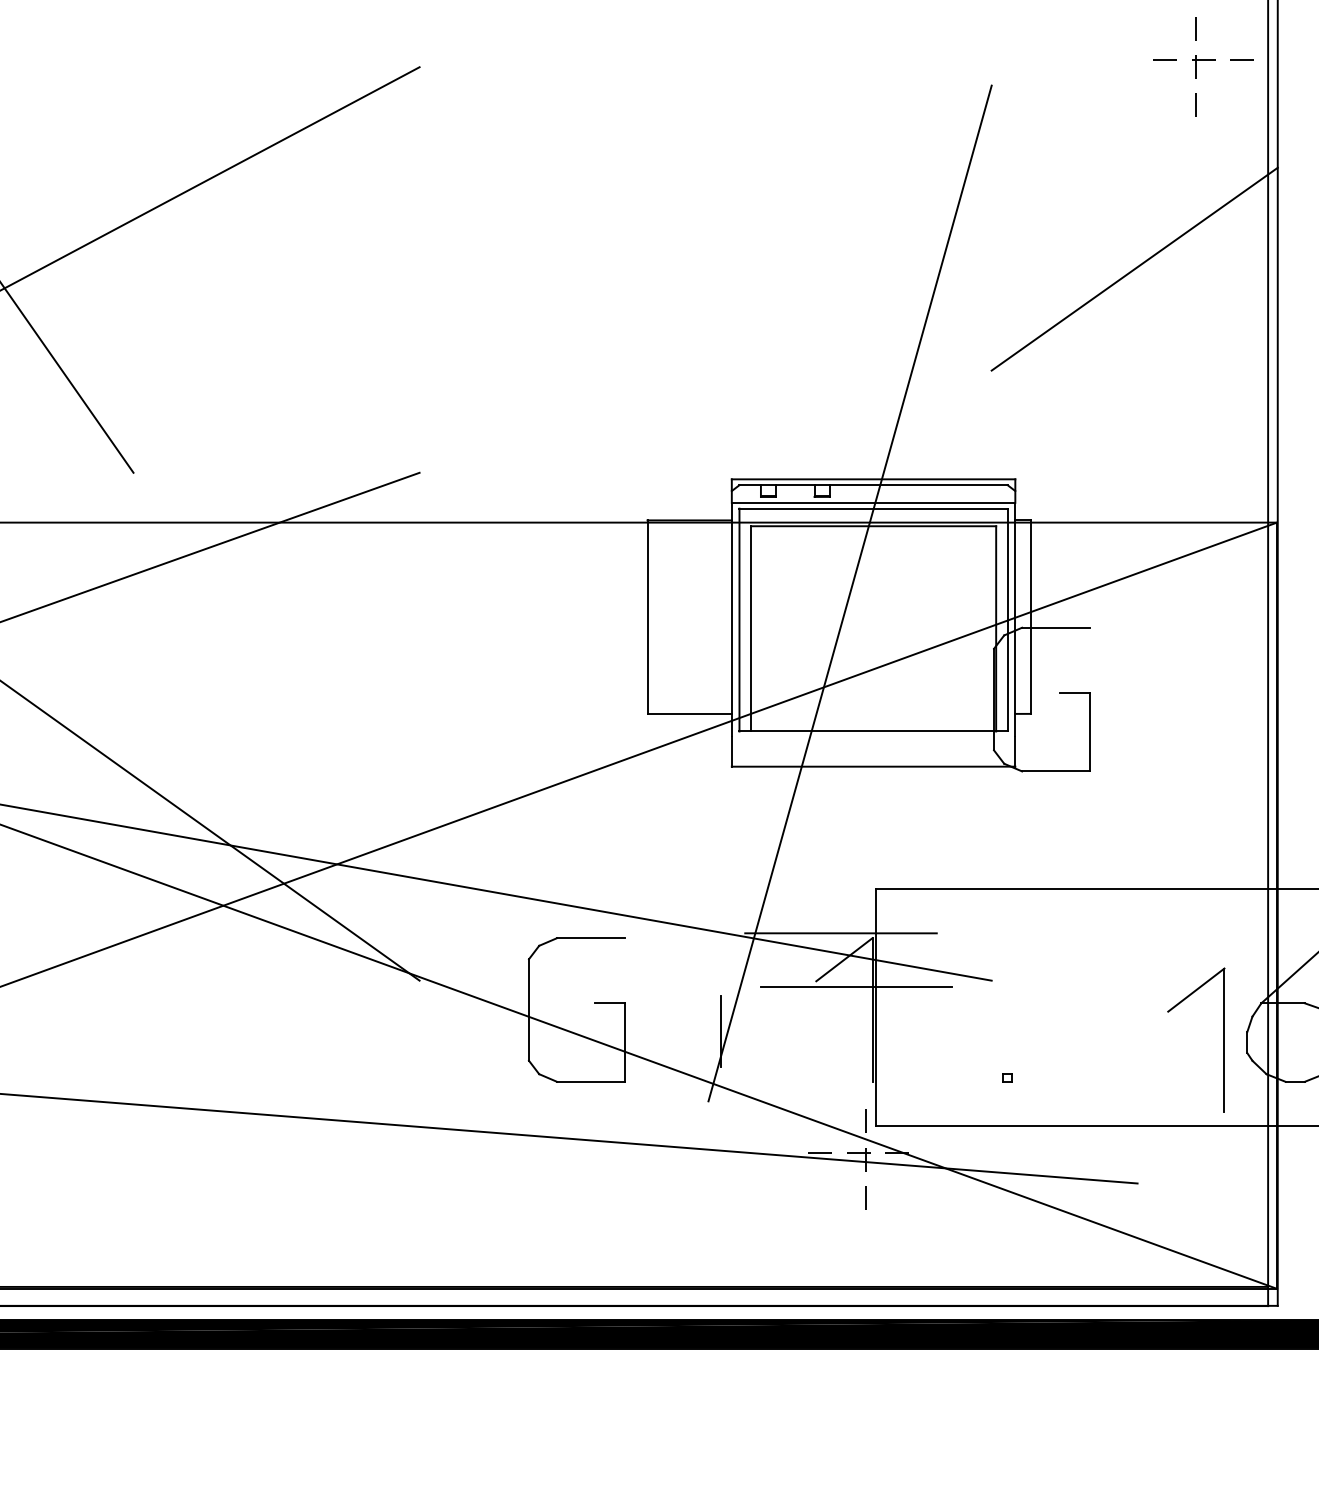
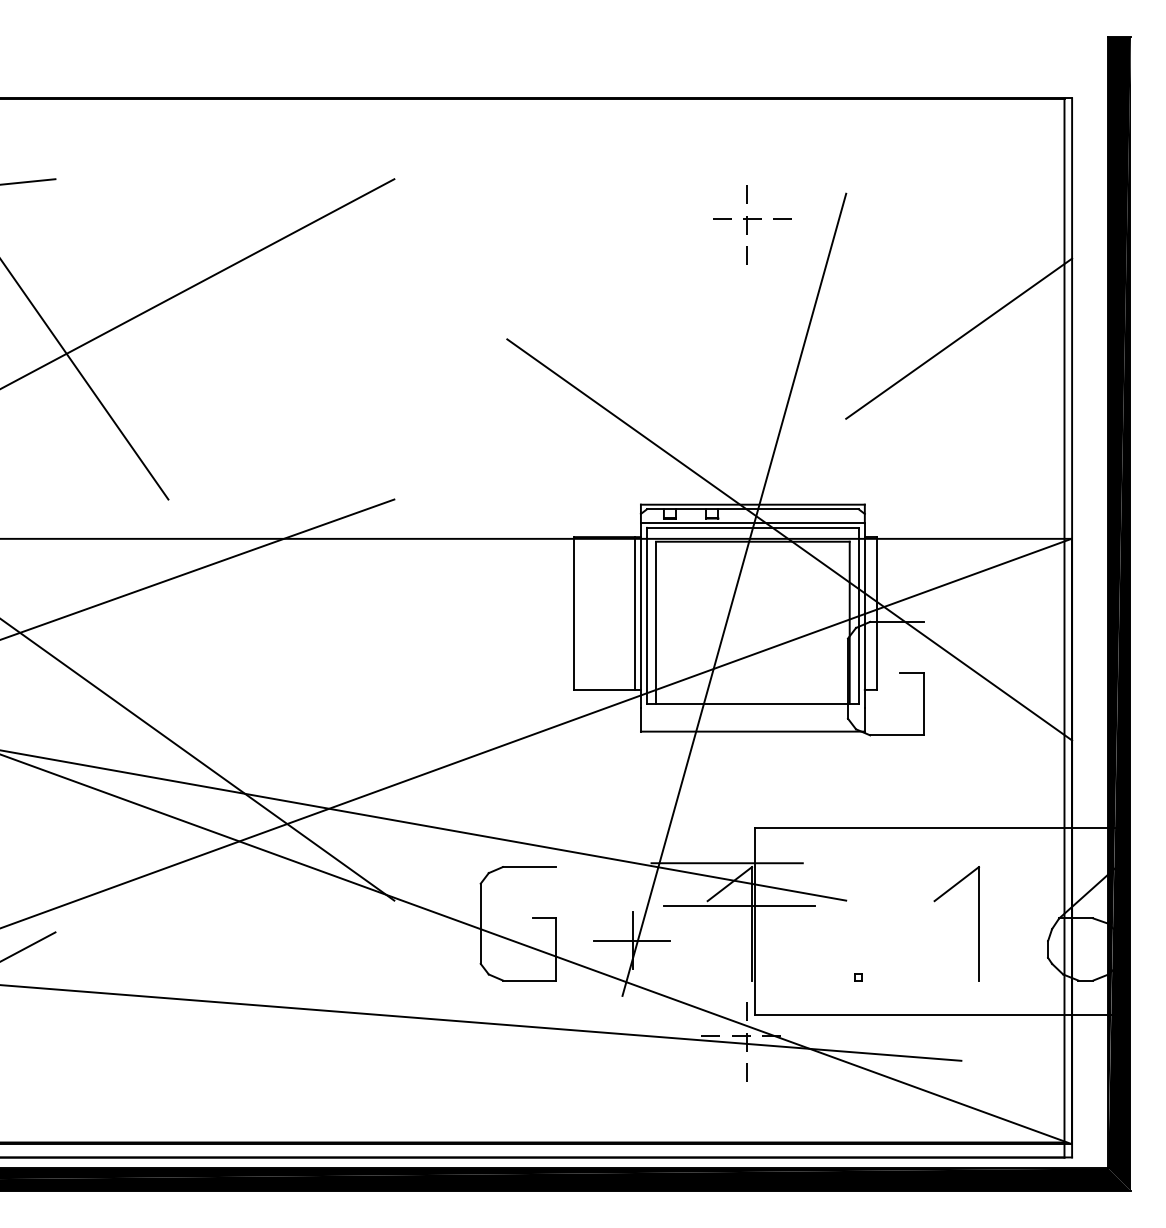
part: (1203, 66) -> (752, 224), moved
line: (919, 523) -> (789, 539), added
line: (723, 617) -> (634, 613), added
line: (719, 1032) -> (631, 941), added
part: (1223, 1040) -> (978, 923), moved

